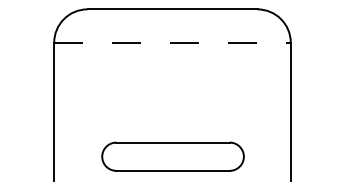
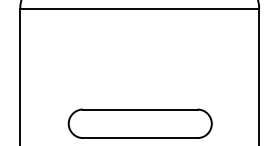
line: (173, 42) -> (140, 8), dashed -> solid

